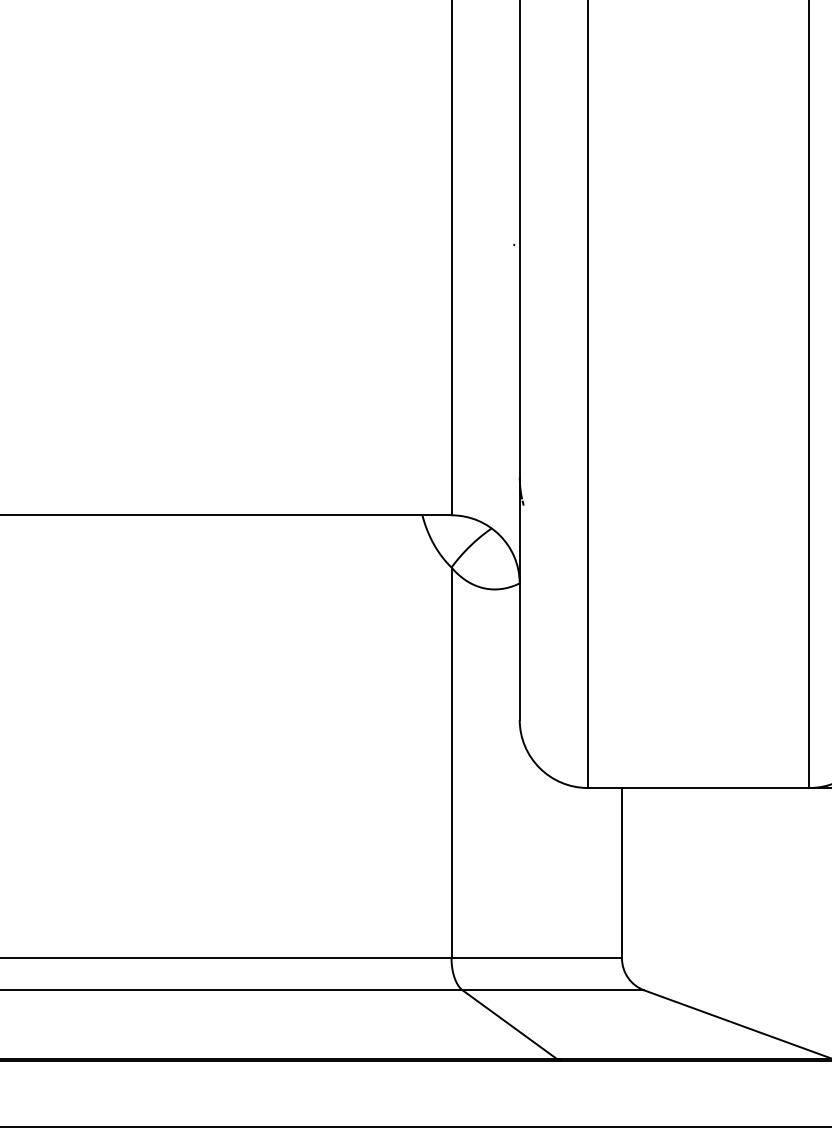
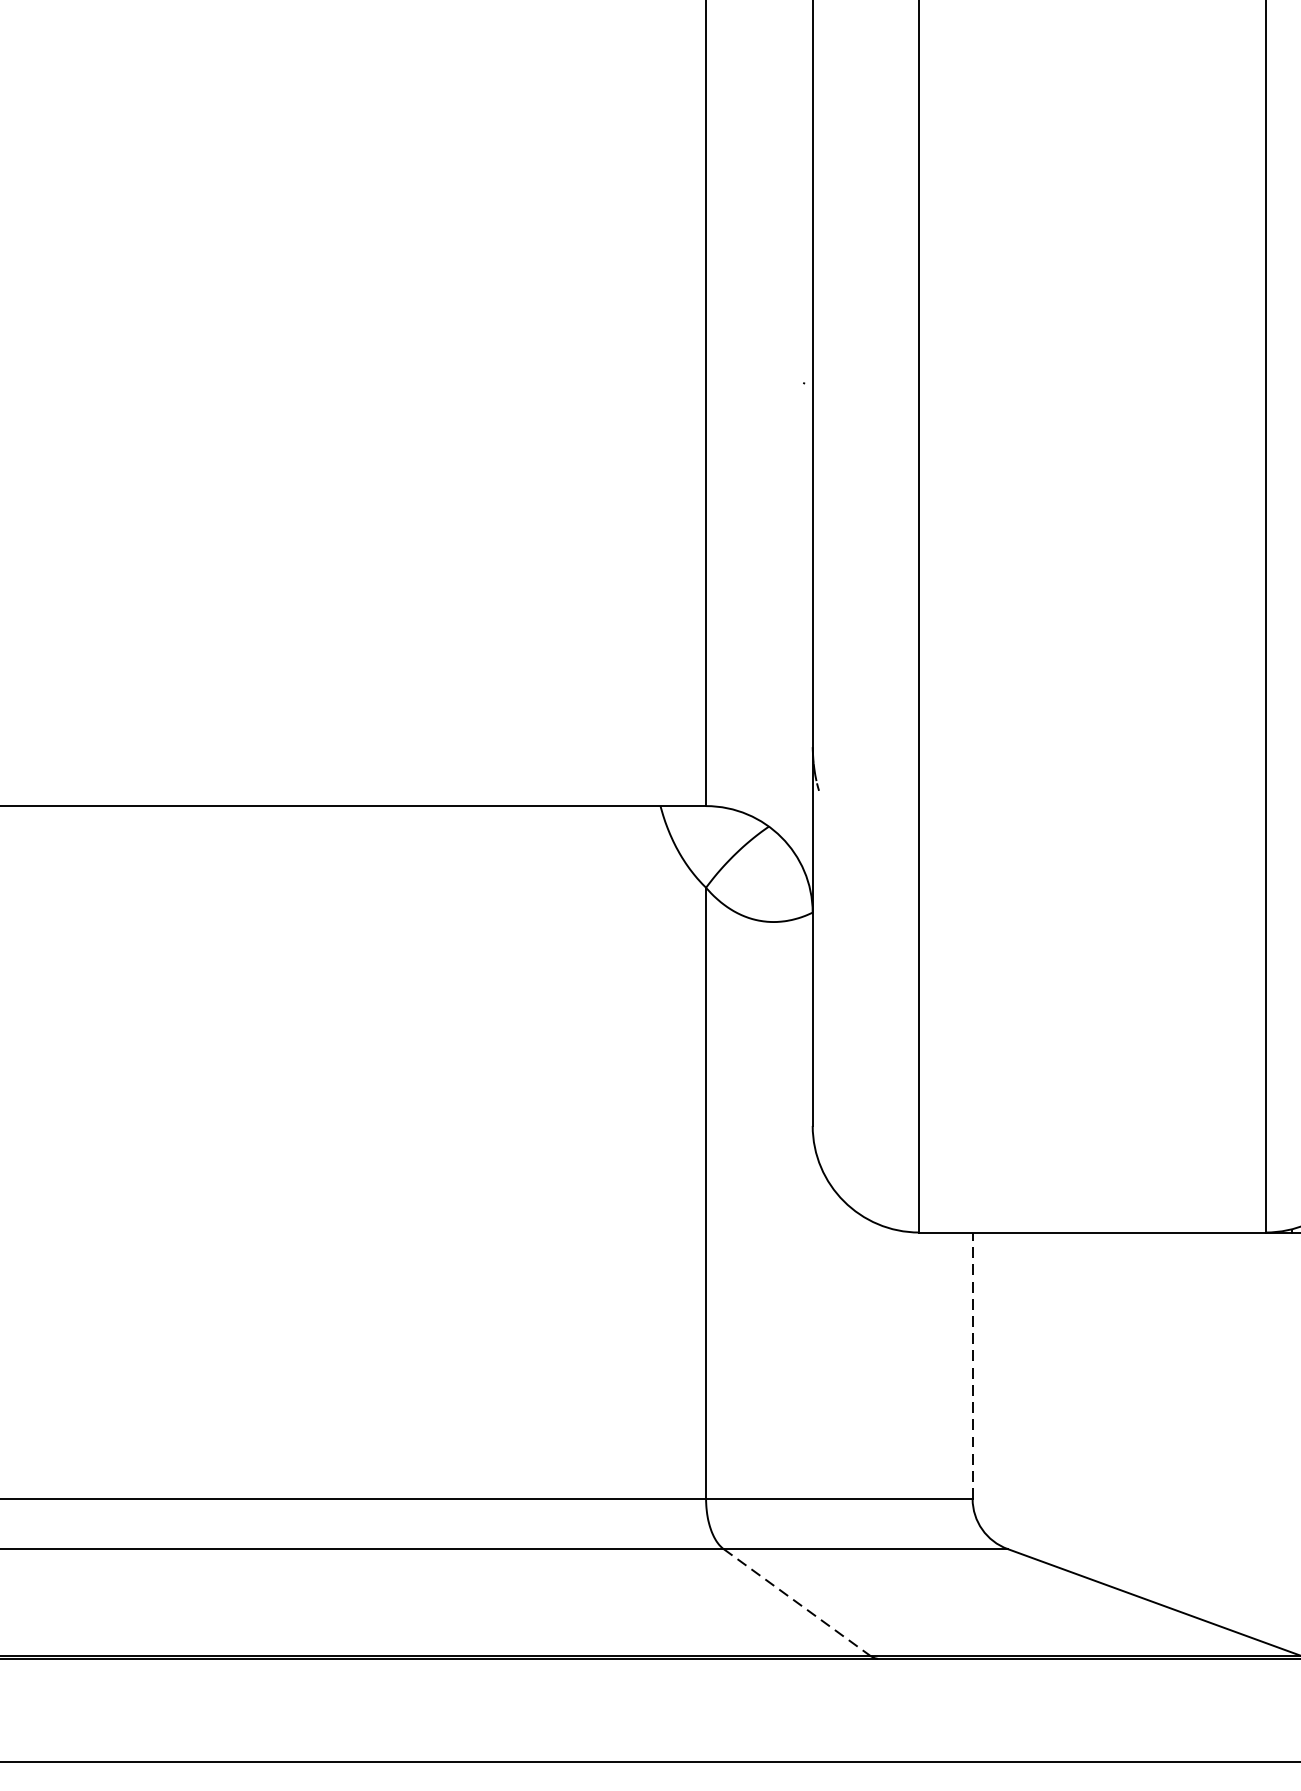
line: (621, 872) -> (971, 1364), solid -> dashed
line: (509, 1024) -> (796, 1602), solid -> dashed

